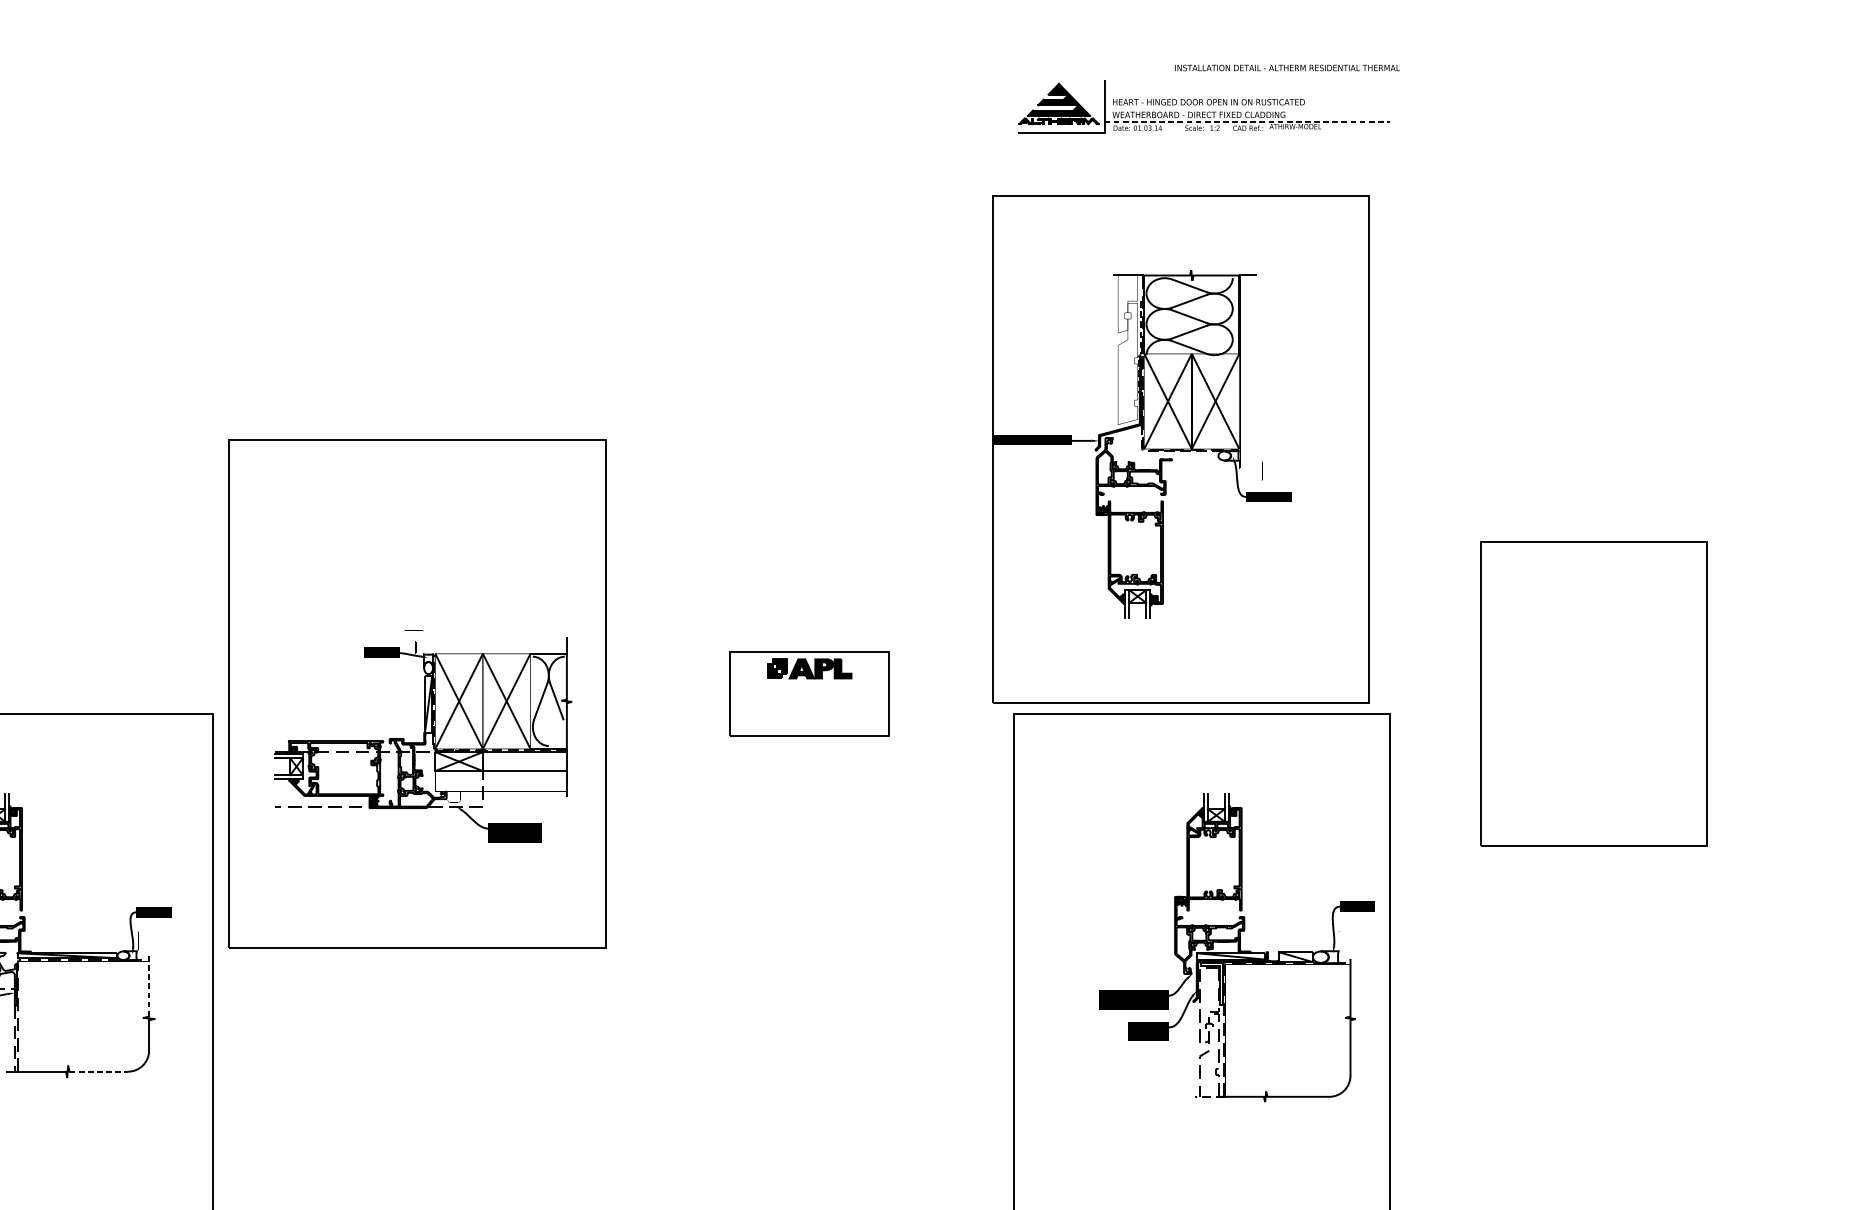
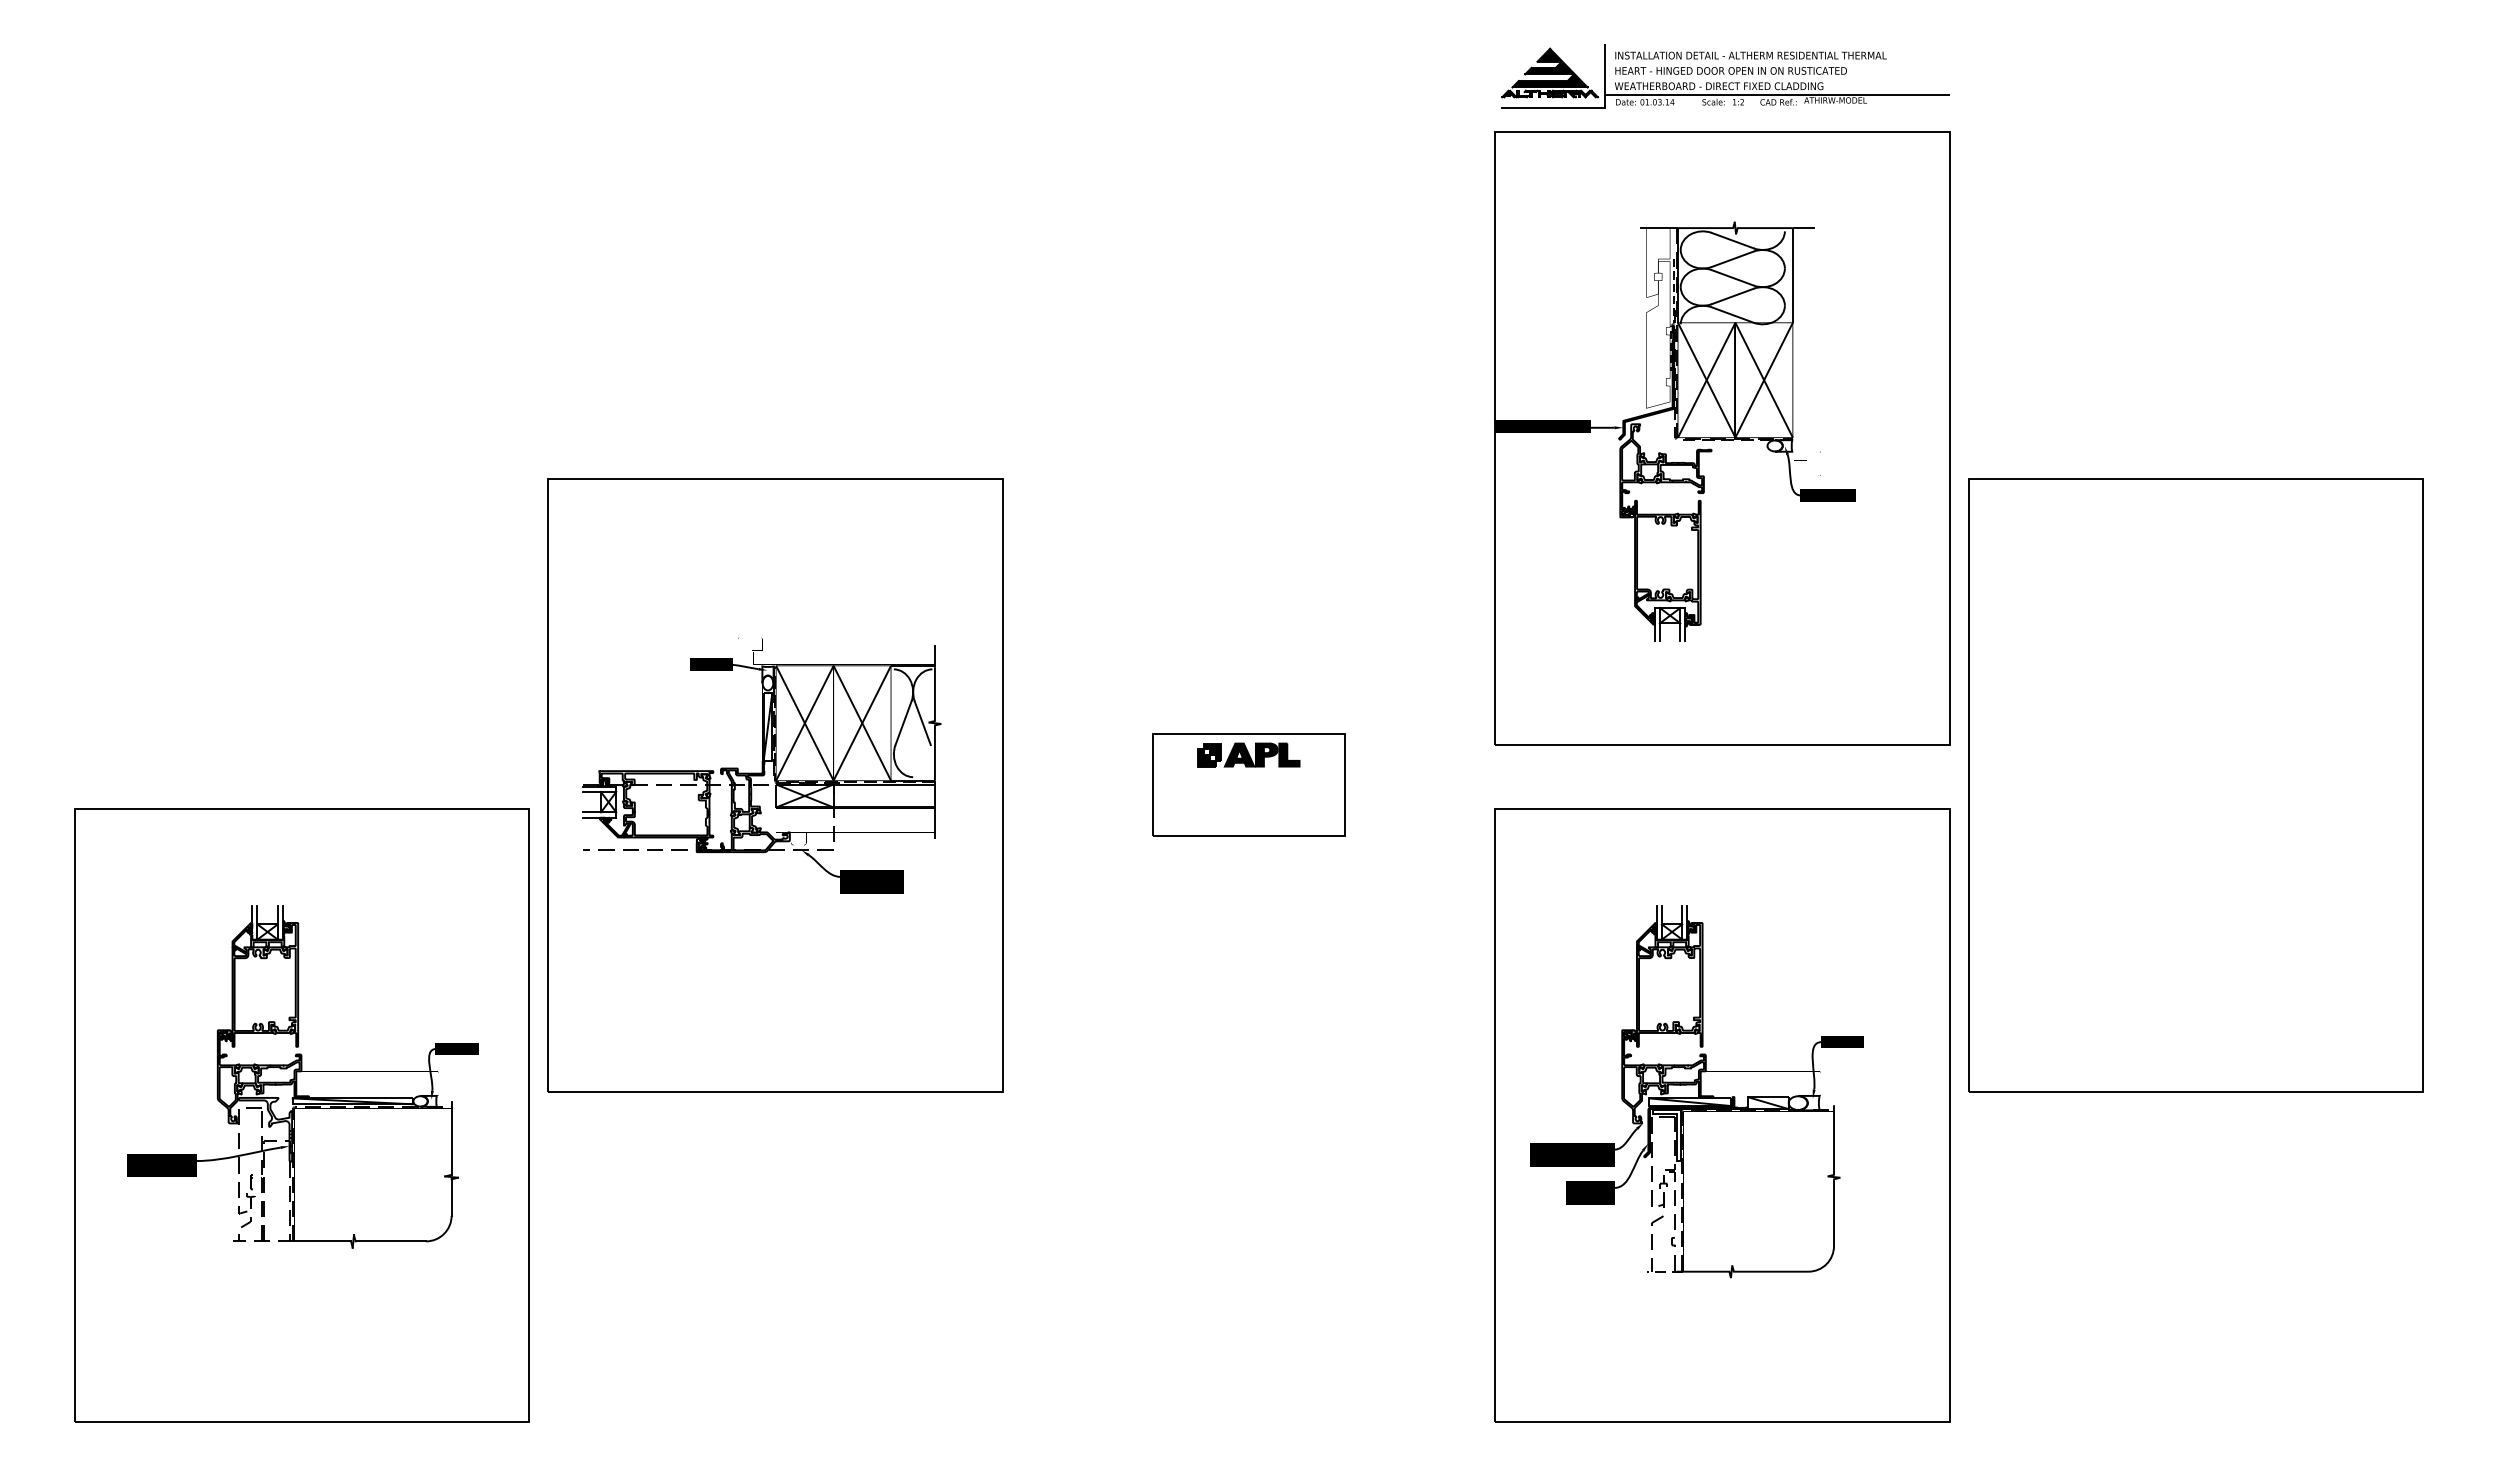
text: (1287, 67) -> (1750, 55), moved
line: (1247, 122) -> (1777, 95), dashed -> solid
part: (1181, 449) -> (1722, 438), moved
part: (1593, 694) -> (2195, 785), size x1.67
part: (423, 736) -> (761, 765), moved
part: (1236, 947) -> (1696, 1091), moved
line: (149, 986) -> (451, 1138), dashed -> solid
line: (99, 1071) -> (391, 1241), dashed -> solid

